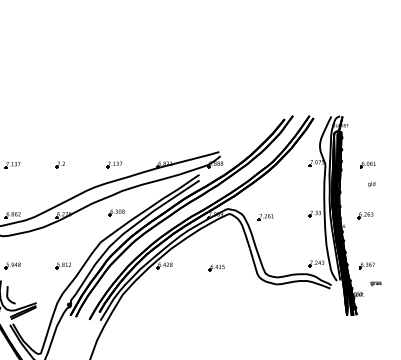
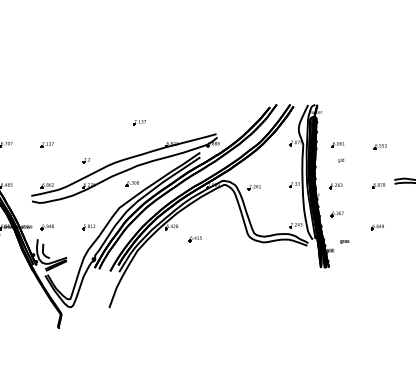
part: (59, 164) -> (85, 160), moved
part: (114, 164) -> (139, 122), moved
part: (365, 266) -> (336, 214), moved
part: (215, 268) -> (194, 239), moved

